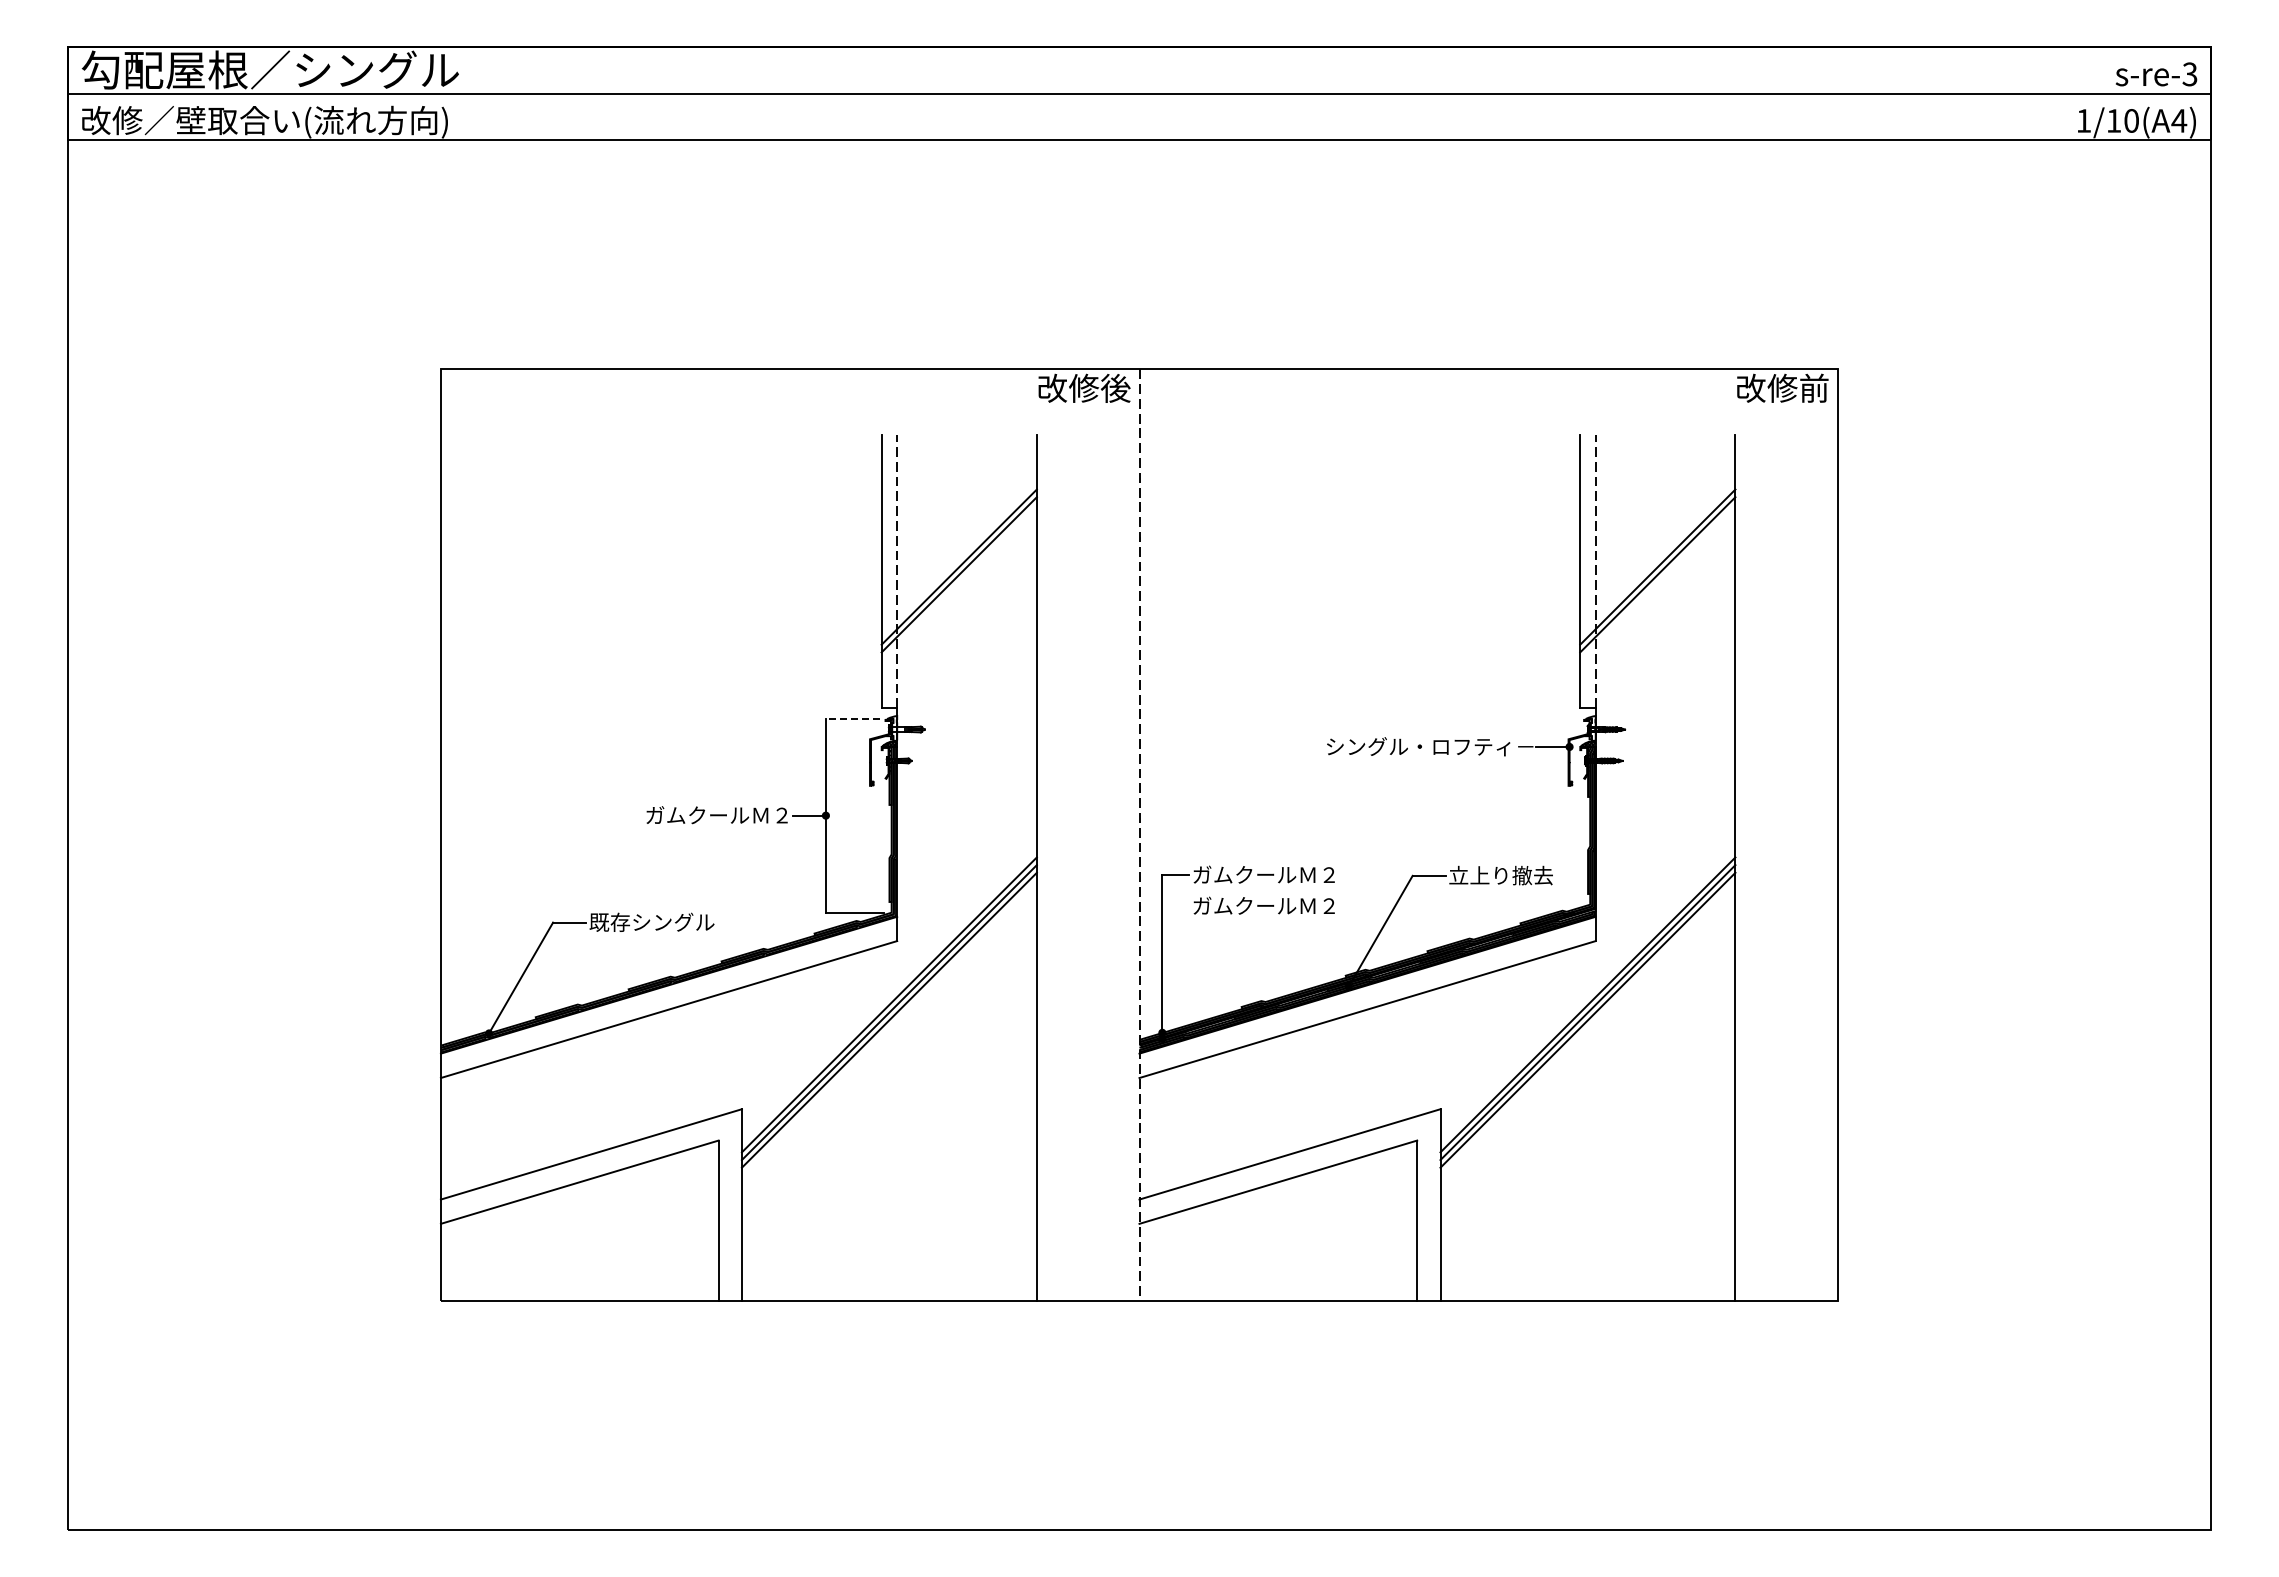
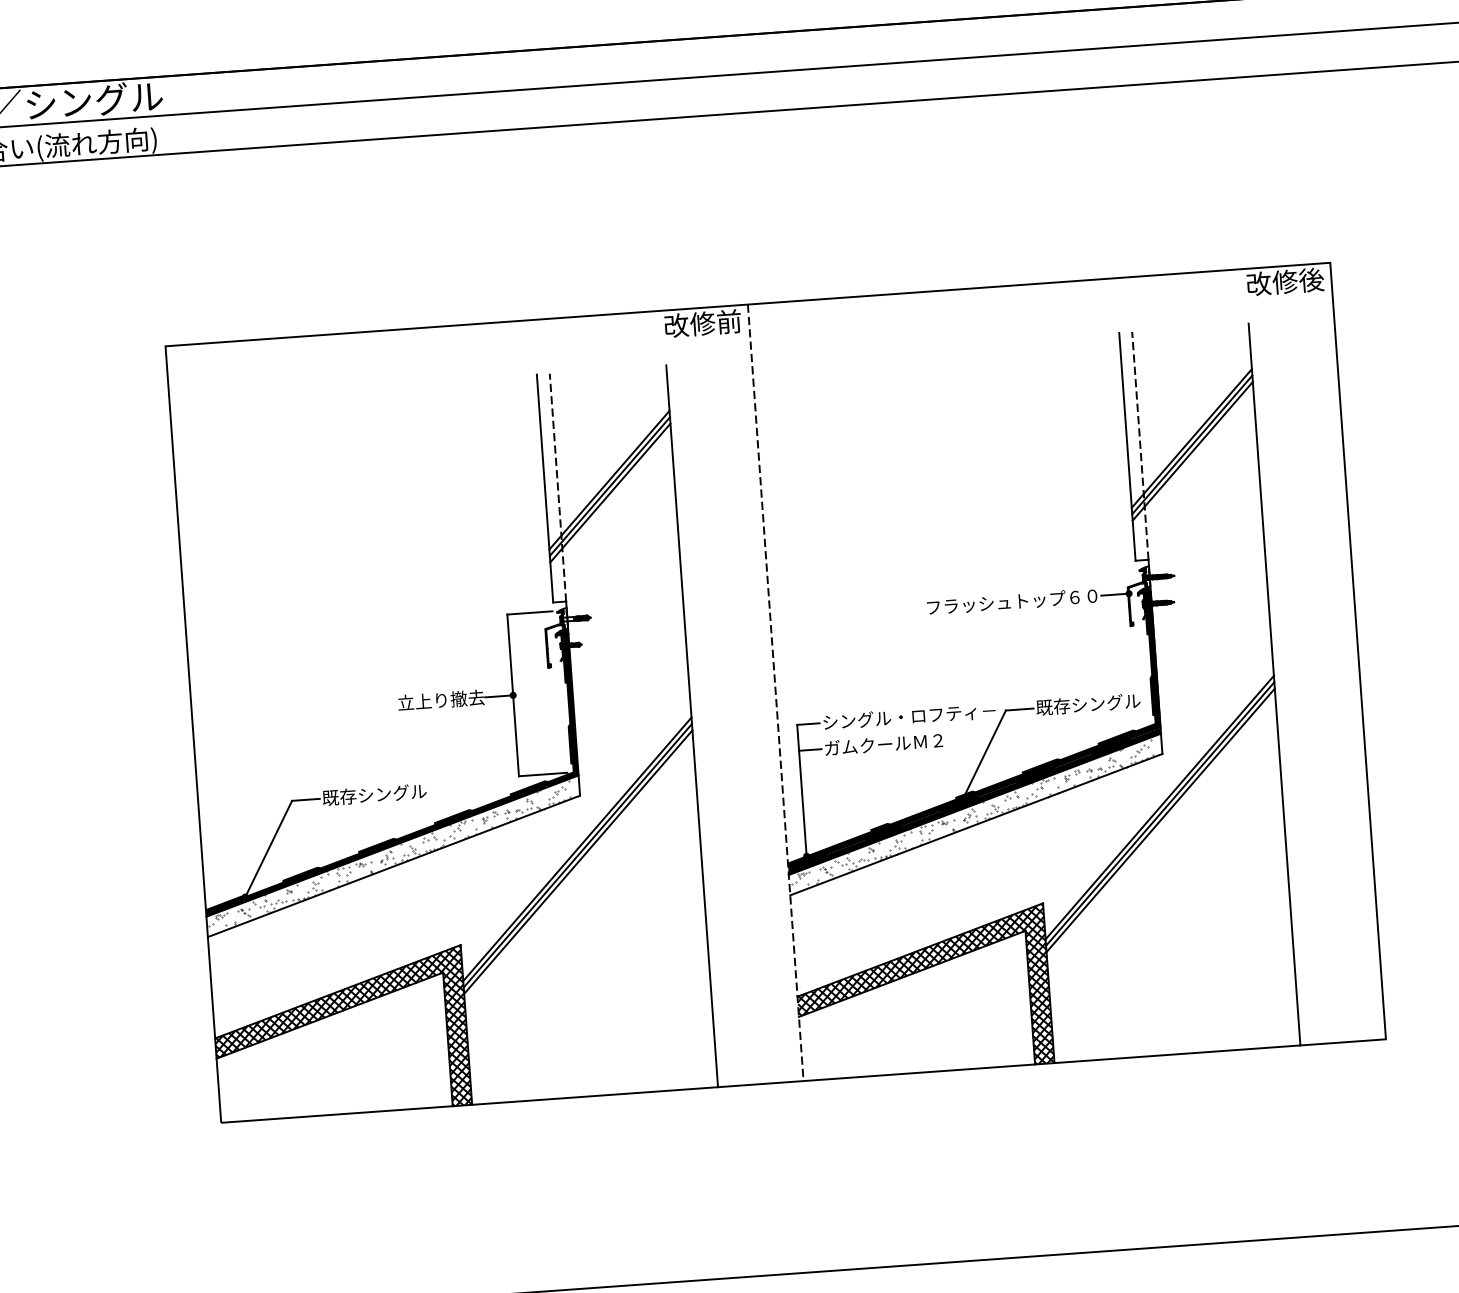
text: (1115, 387) -> (728, 321), 改修後 -> 改修前
text: (1814, 387) -> (1311, 279), 改修前 -> 改修後
line: (958, 582) -> (609, 493), added
line: (1657, 582) -> (1192, 451), added
line: (852, 718) -> (529, 612), dashed -> solid
text: (1430, 746) -> (1013, 601), シングル・ロフティ－ -> フラッシュトップ６０
text: (718, 815) -> (423, 701), ガムクールＭ２ -> 立上り撤去
text: (1296, 874) -> (908, 716), ガムクールＭ２ -> シングル・ロフティ－
text: (1511, 875) -> (1088, 704), 立上り撤去 -> 既存シングル
line: (1175, 906) -> (810, 750), added
hatch: (669, 993) -> (393, 852), added
hatch: (1367, 993) -> (975, 811), added
hatch: (590, 1204) -> (340, 1033), added
hatch: (1289, 1204) -> (922, 991), added

